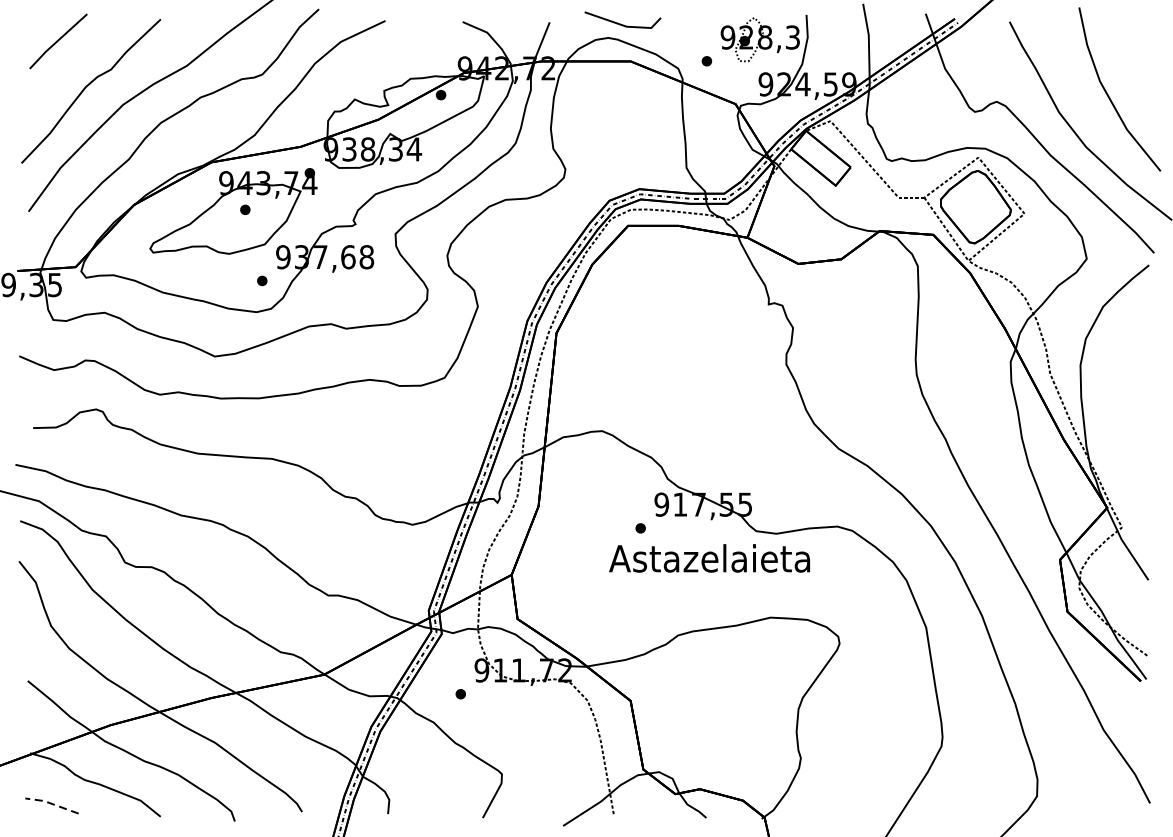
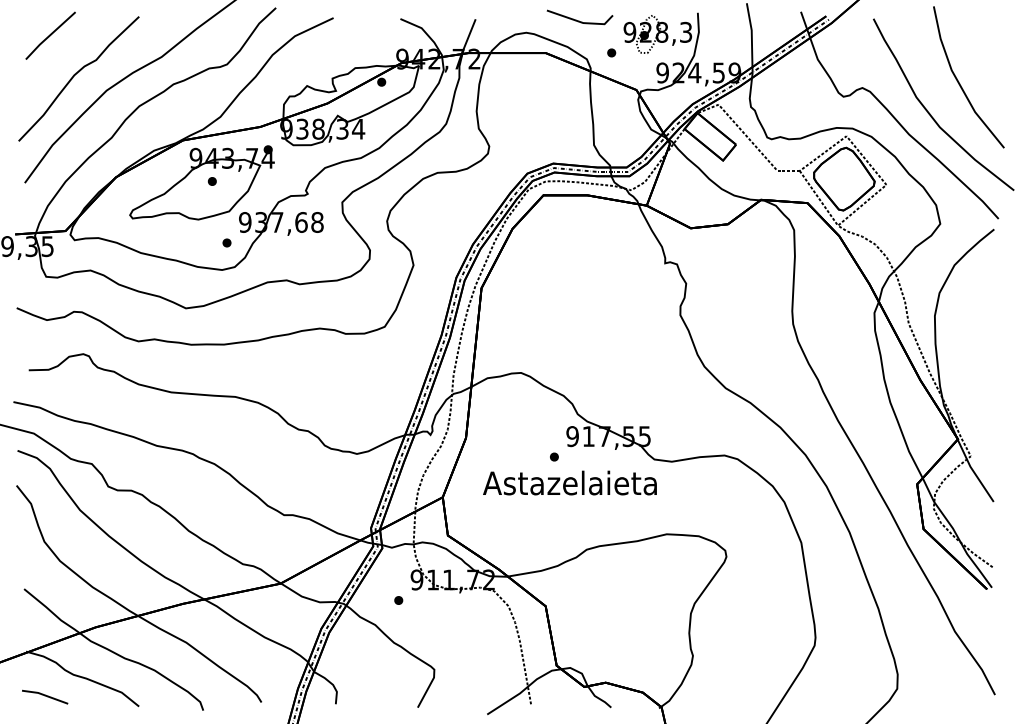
line: (622, 23) -> (579, 20), moved
text: (709, 557) -> (569, 482), moved
line: (51, 803) -> (44, 695), dashed -> solid

